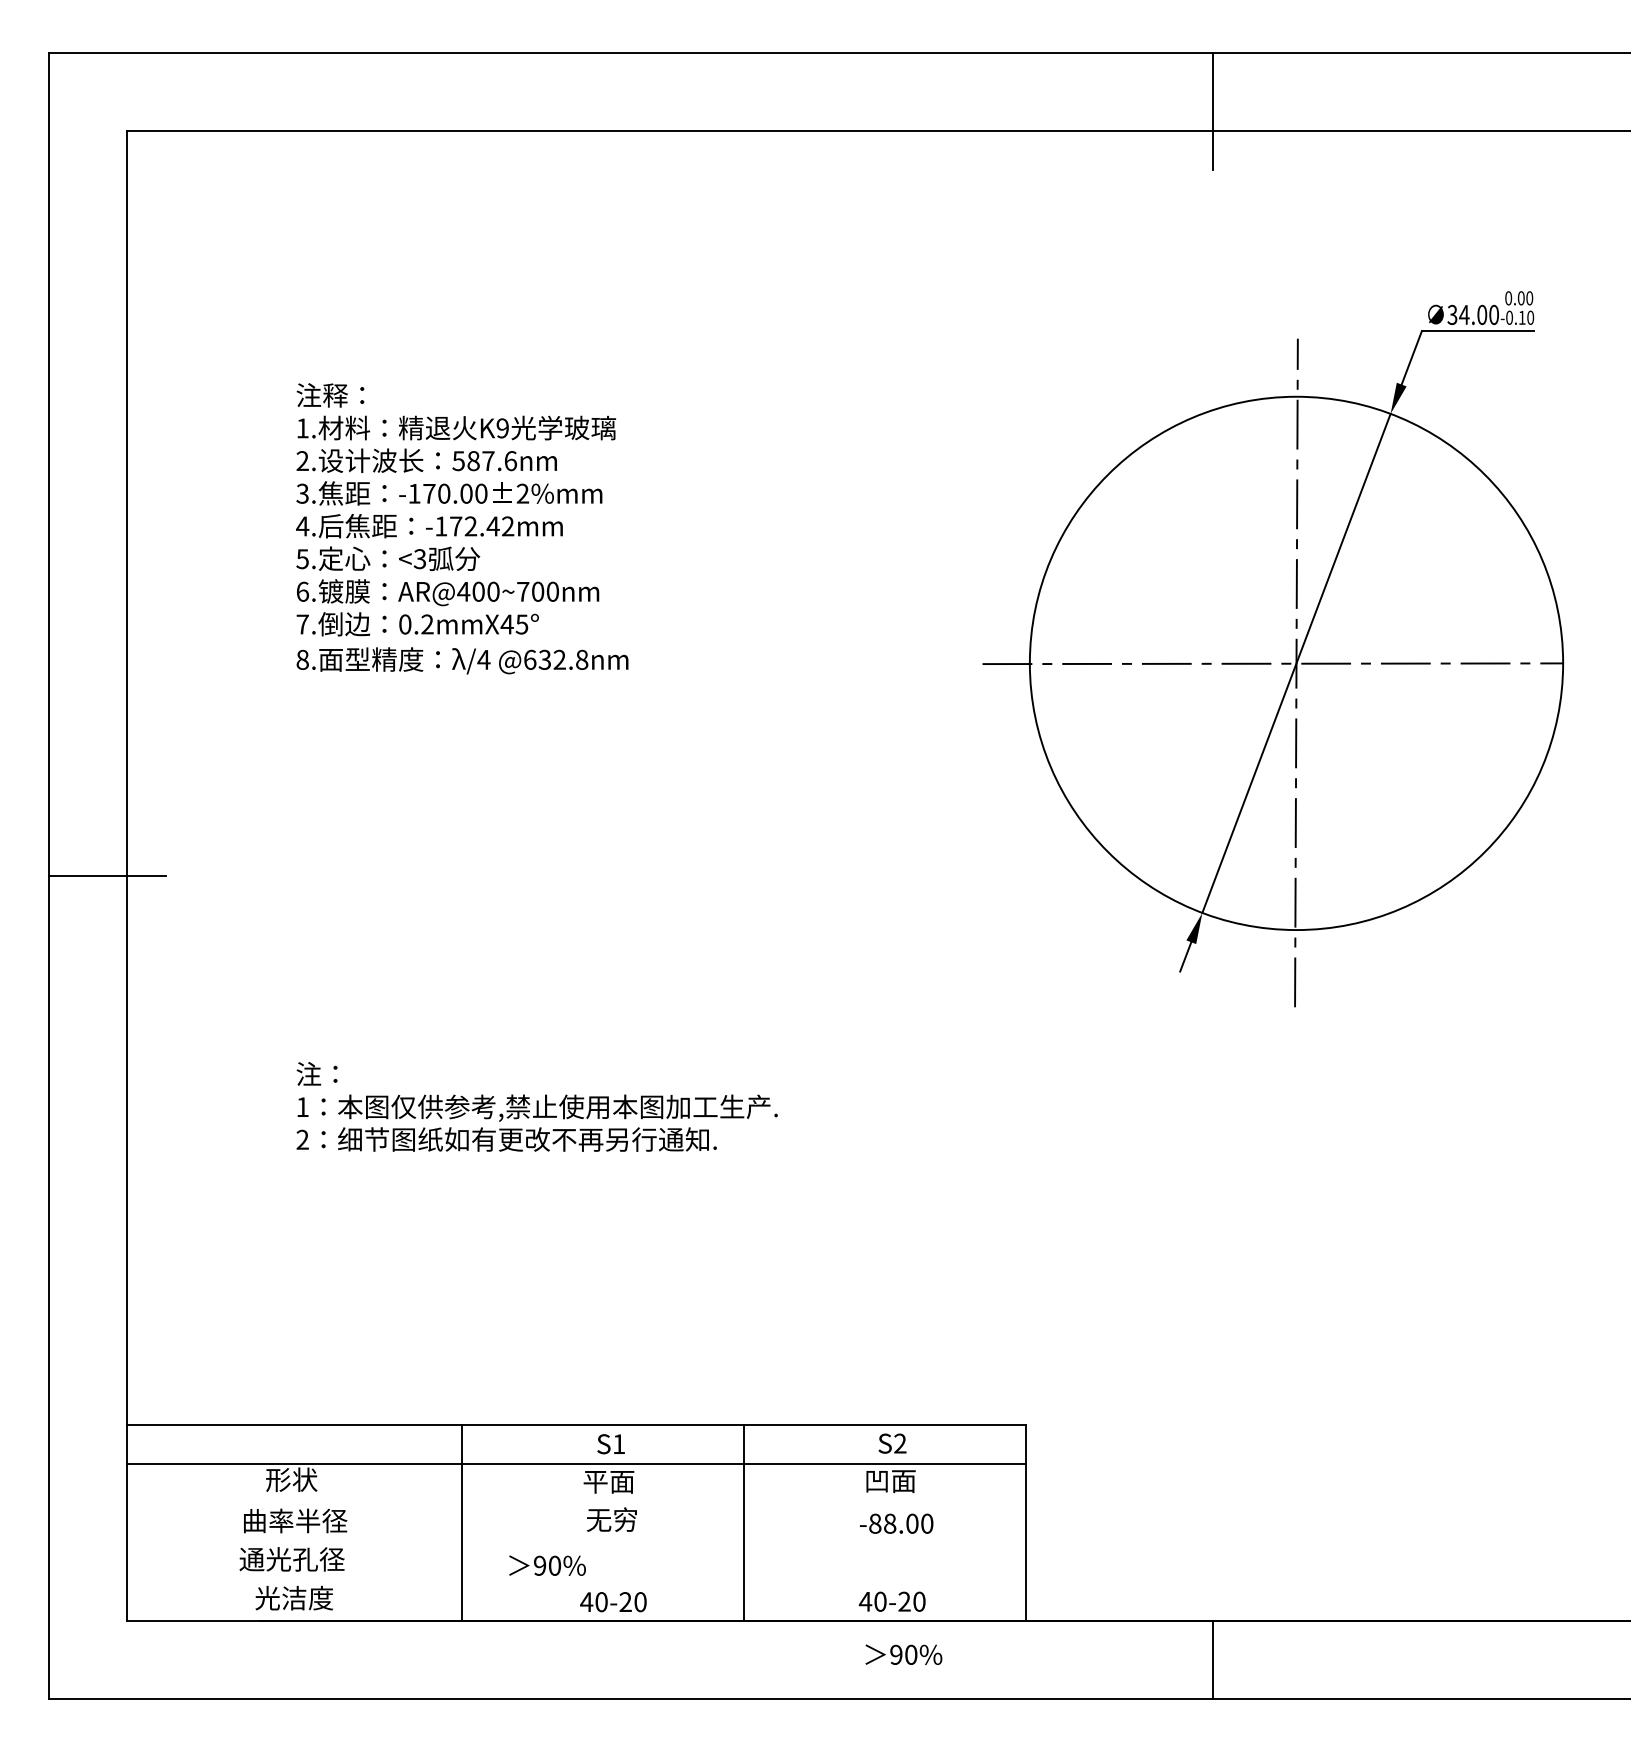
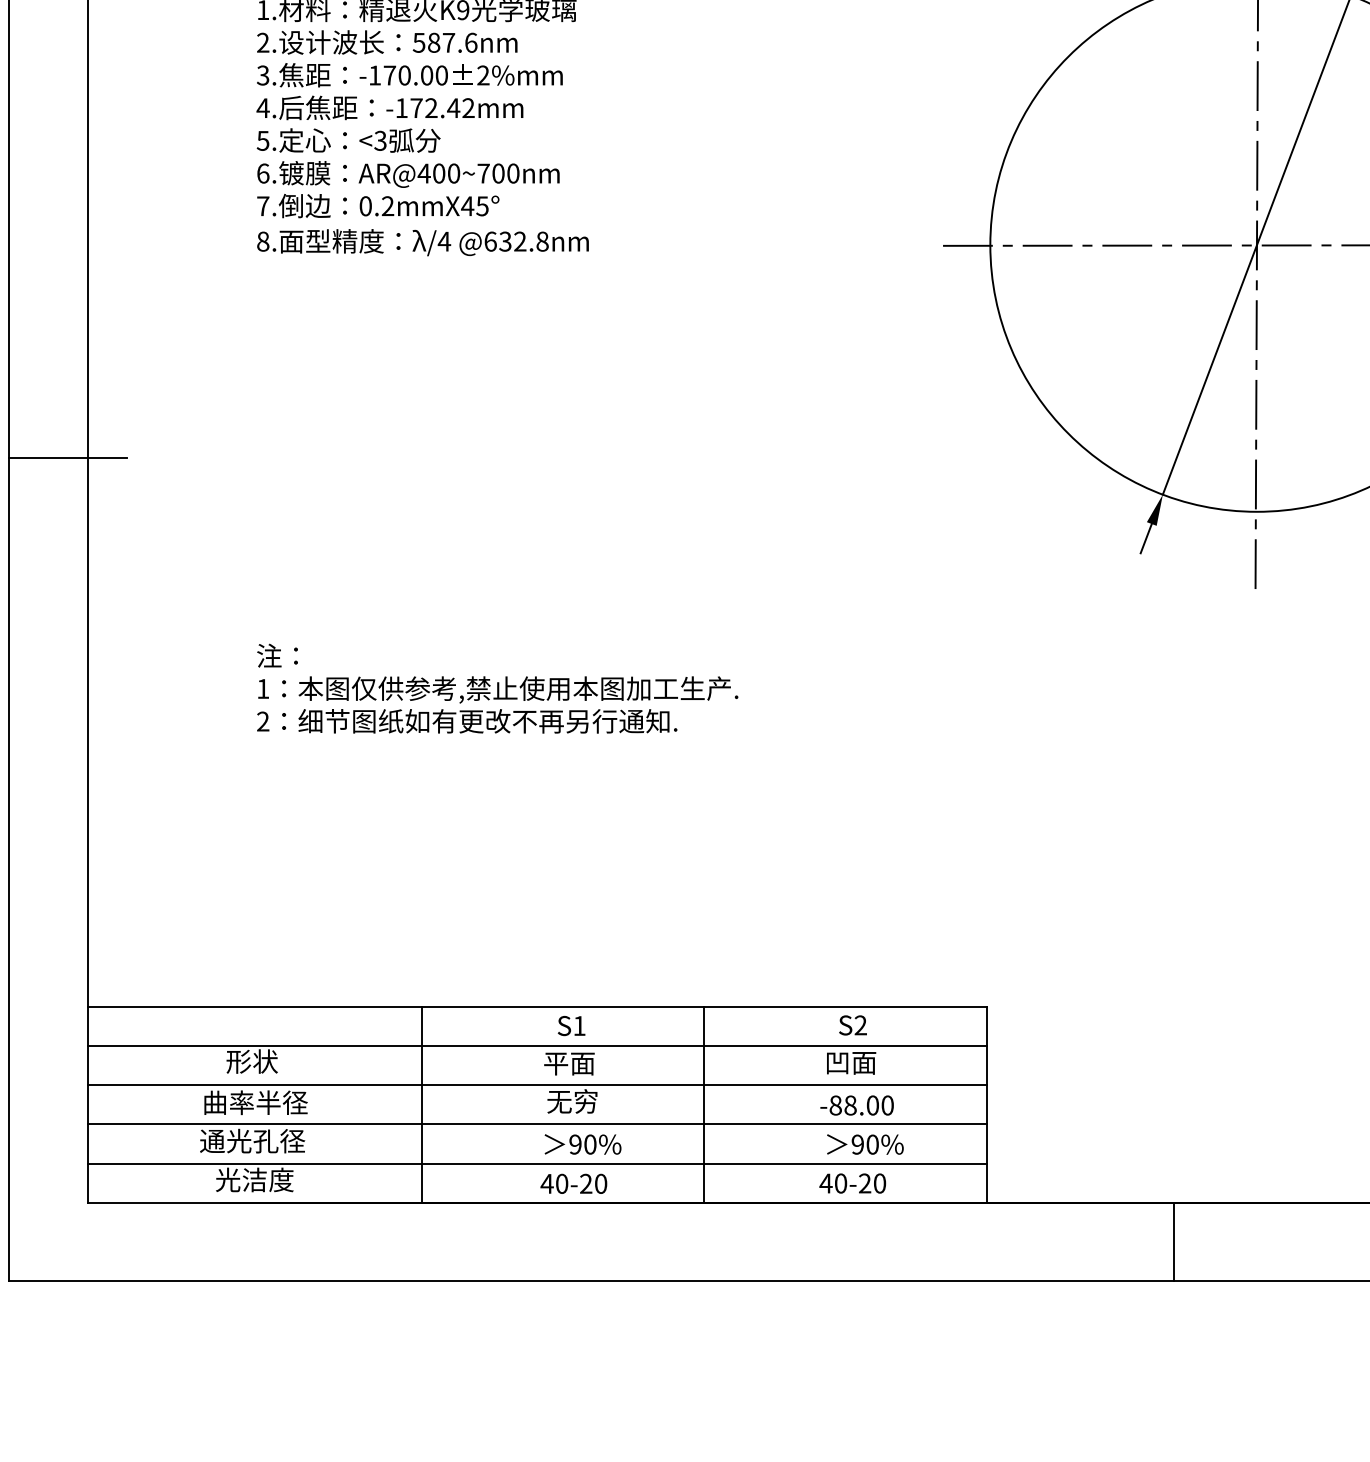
line: (576, 1503) -> (536, 1085), added
line: (576, 1542) -> (536, 1124), added
text: (547, 1565) -> (582, 1144), moved
line: (576, 1581) -> (536, 1163), added
text: (903, 1654) -> (864, 1144), moved

